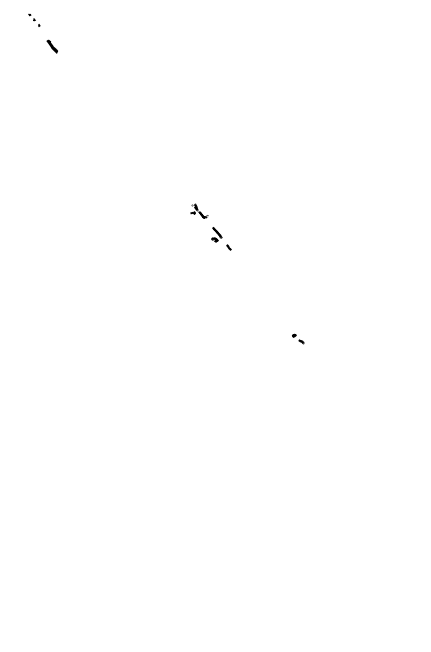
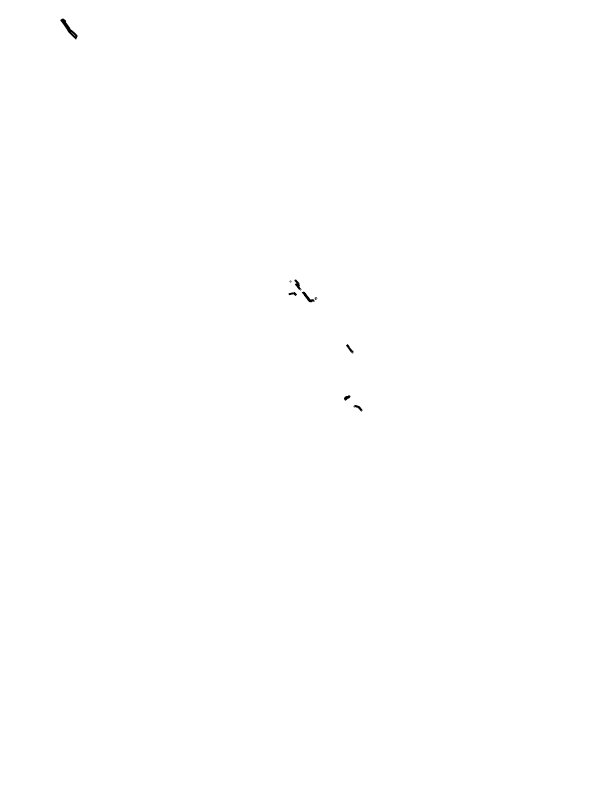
part: (216, 234) -> (330, 327), removed
part: (298, 338) -> (354, 402), moved

